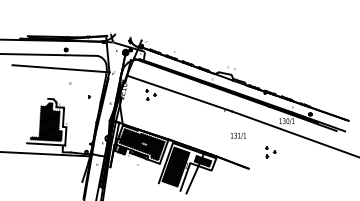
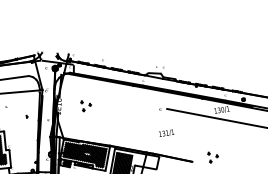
line: (179, 93) -> (113, 99), removed
text: (238, 135) -> (166, 132), moved
part: (270, 152) -> (213, 157), moved
hatch: (203, 160) -> (147, 160), removed

